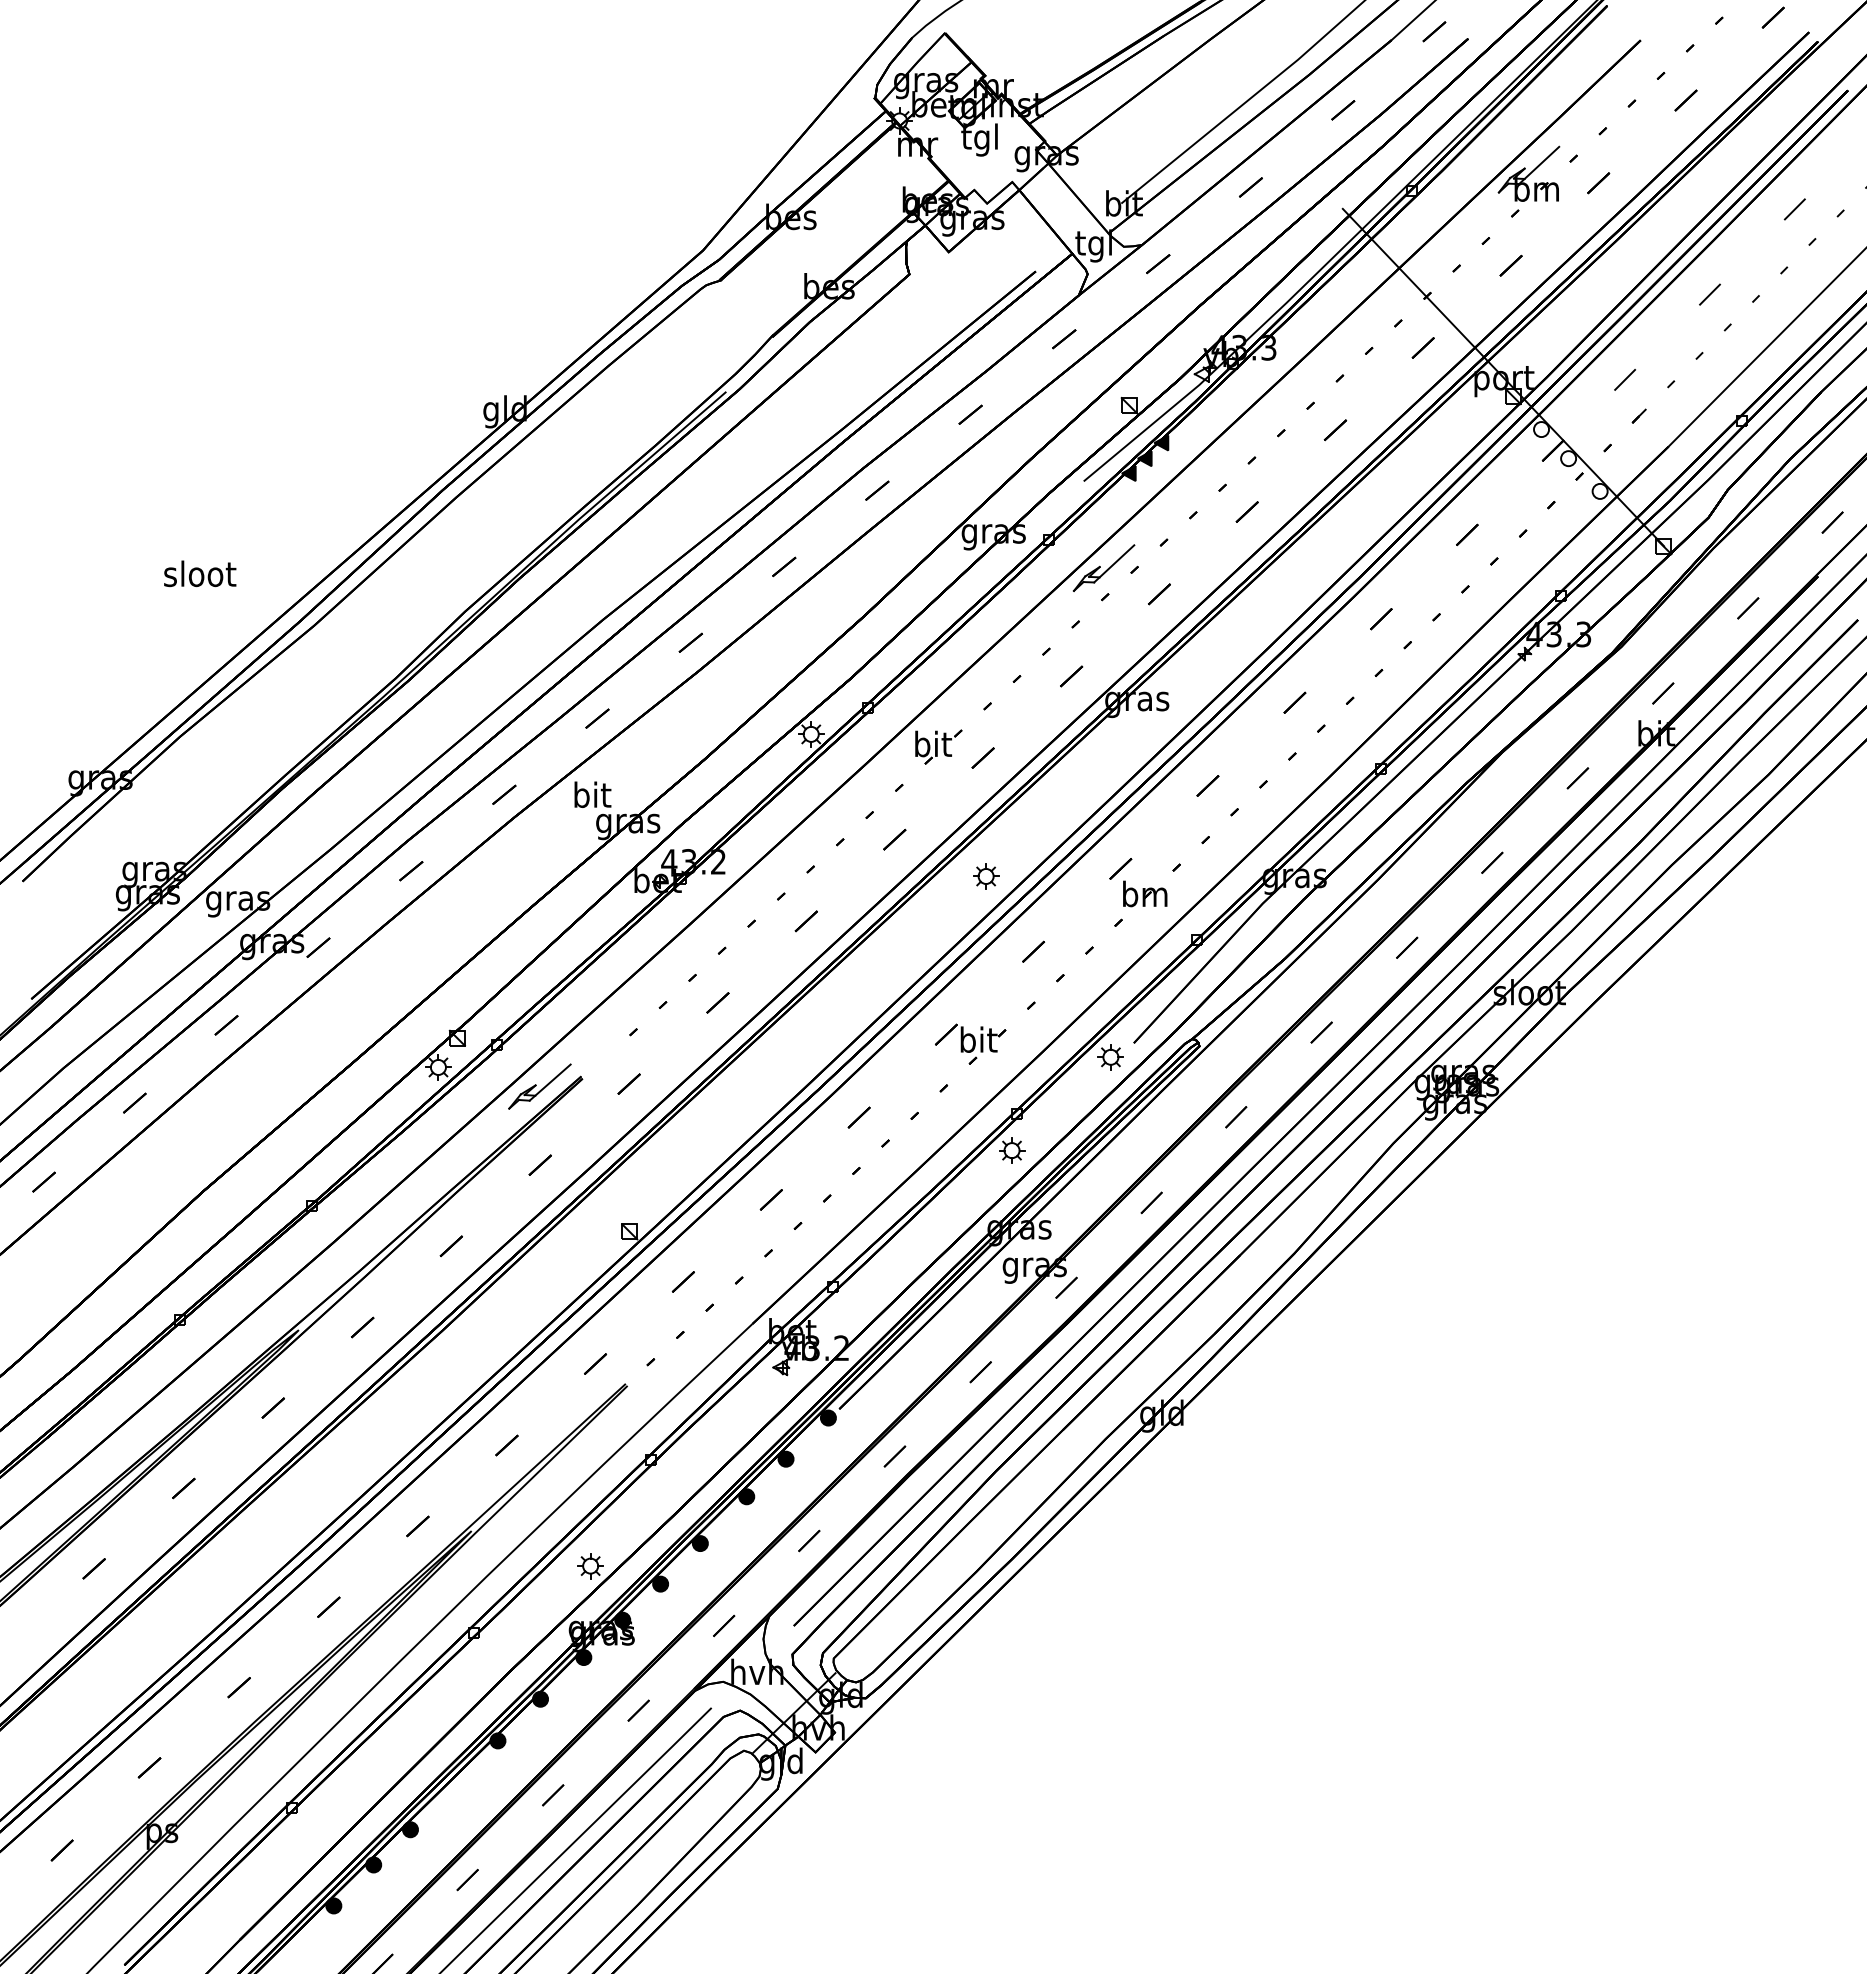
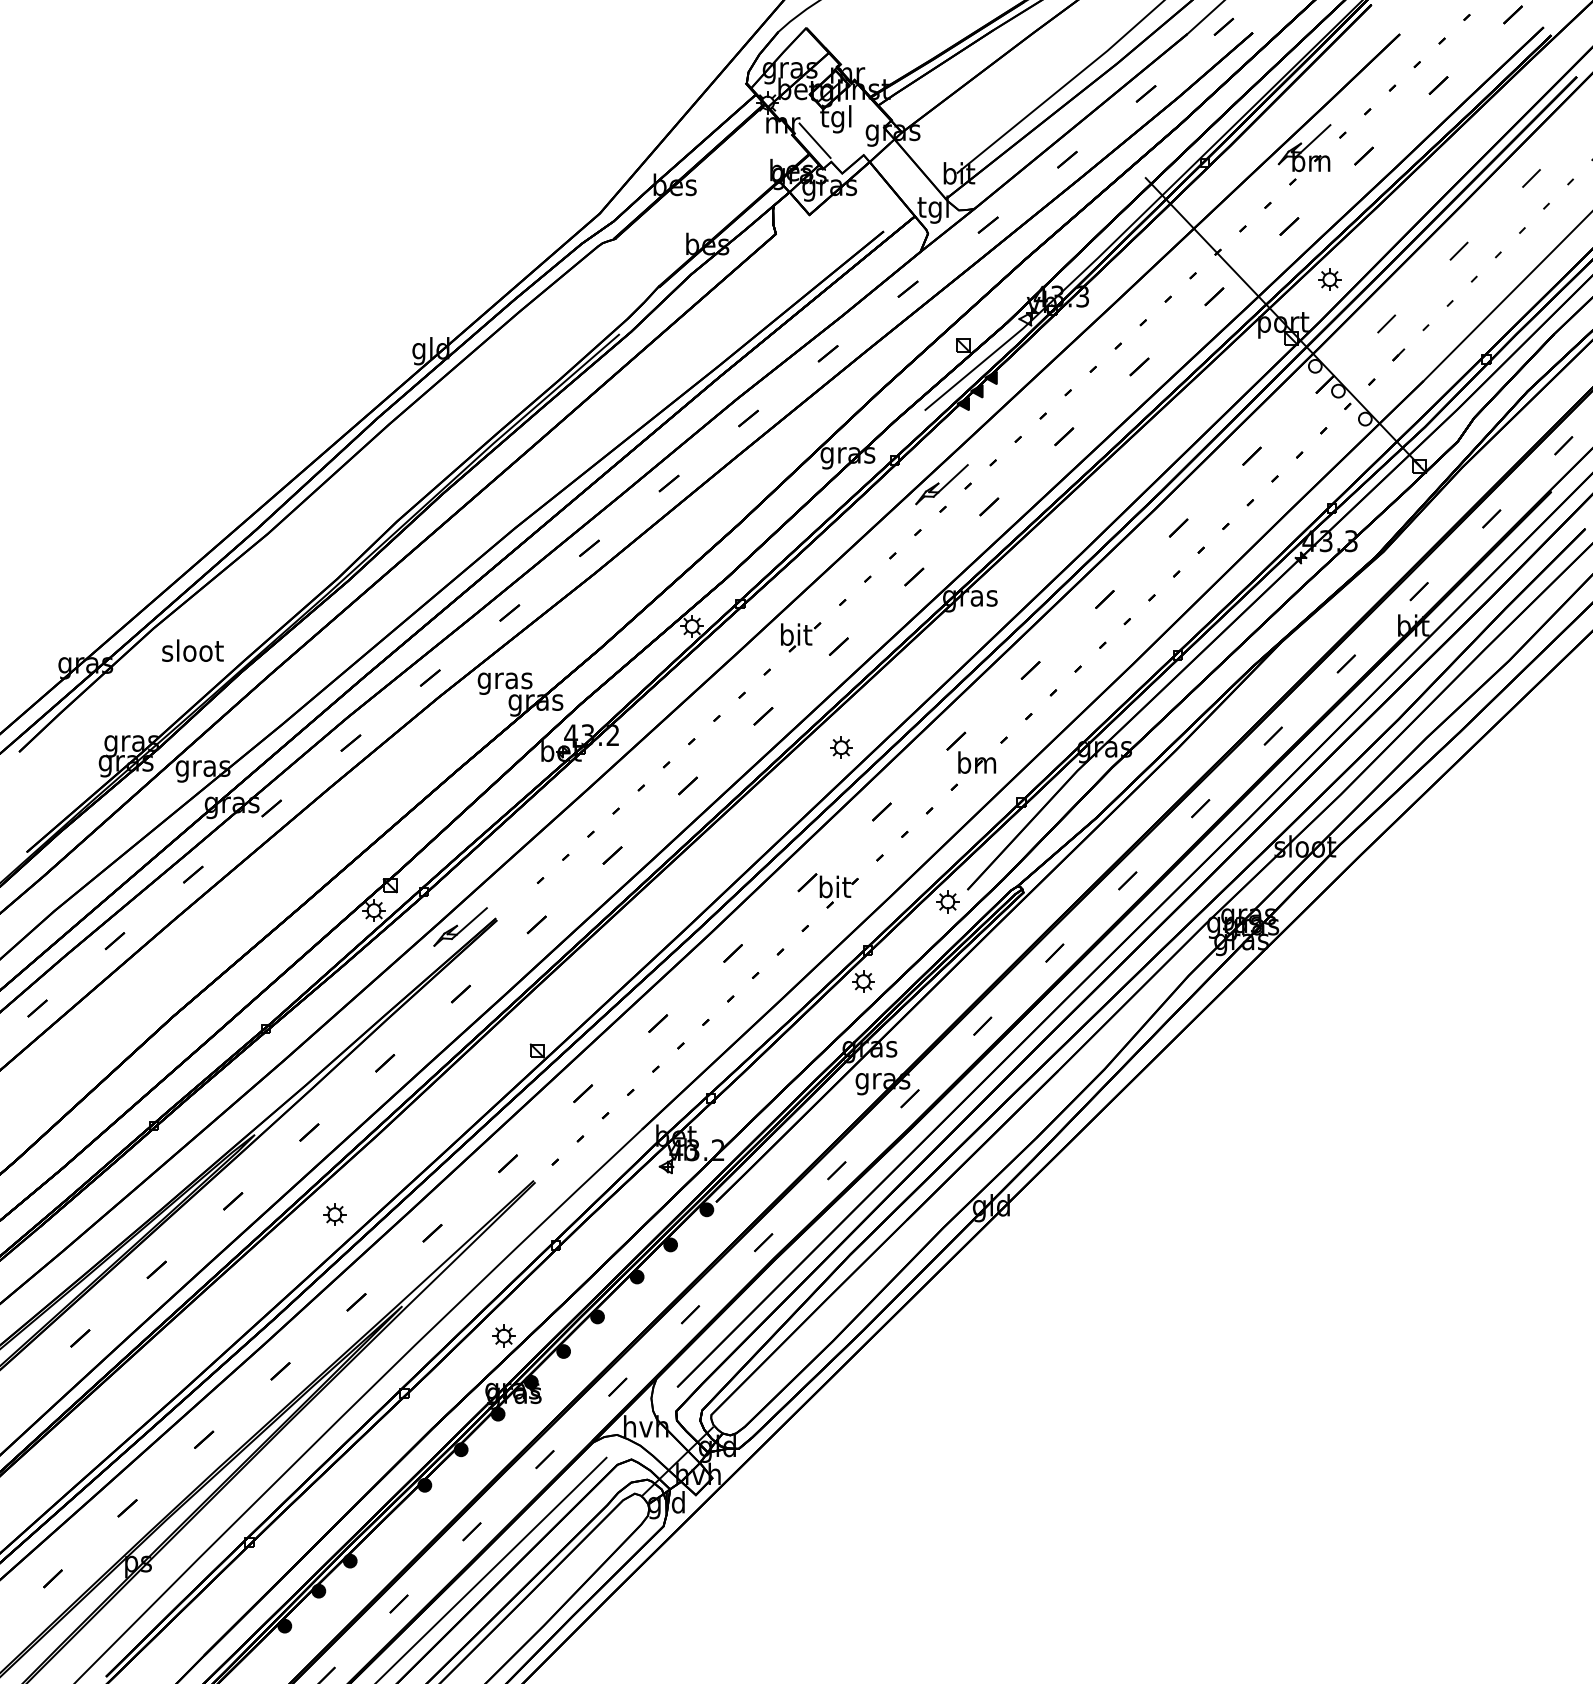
line: (955, 165) -> (815, 141), added
part: (1558, 328) -> (1329, 280), added
text: (200, 573) -> (193, 650), moved
text: (592, 797) -> (505, 680), bit -> gras
part: (392, 1423) -> (334, 1214), added

